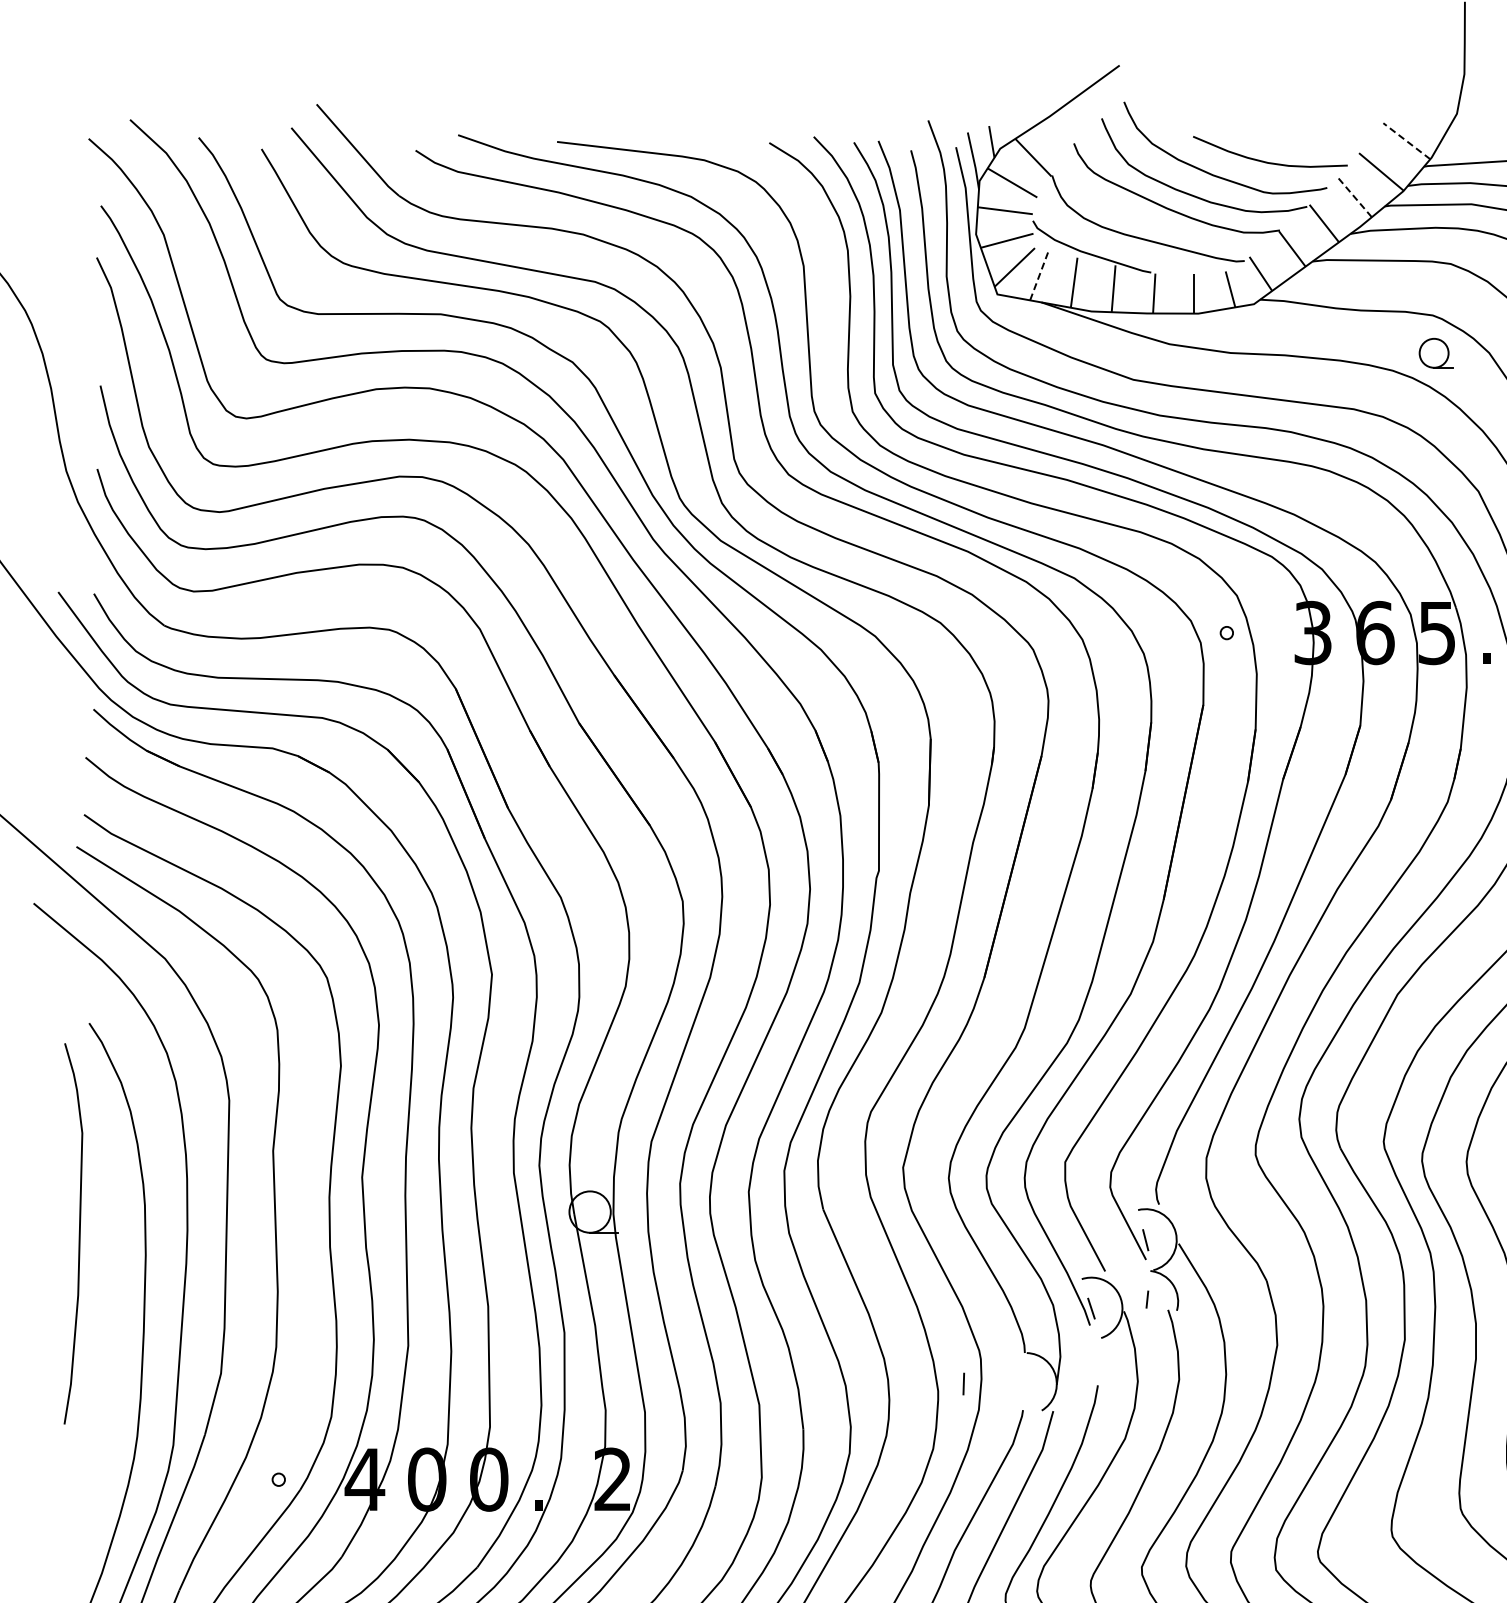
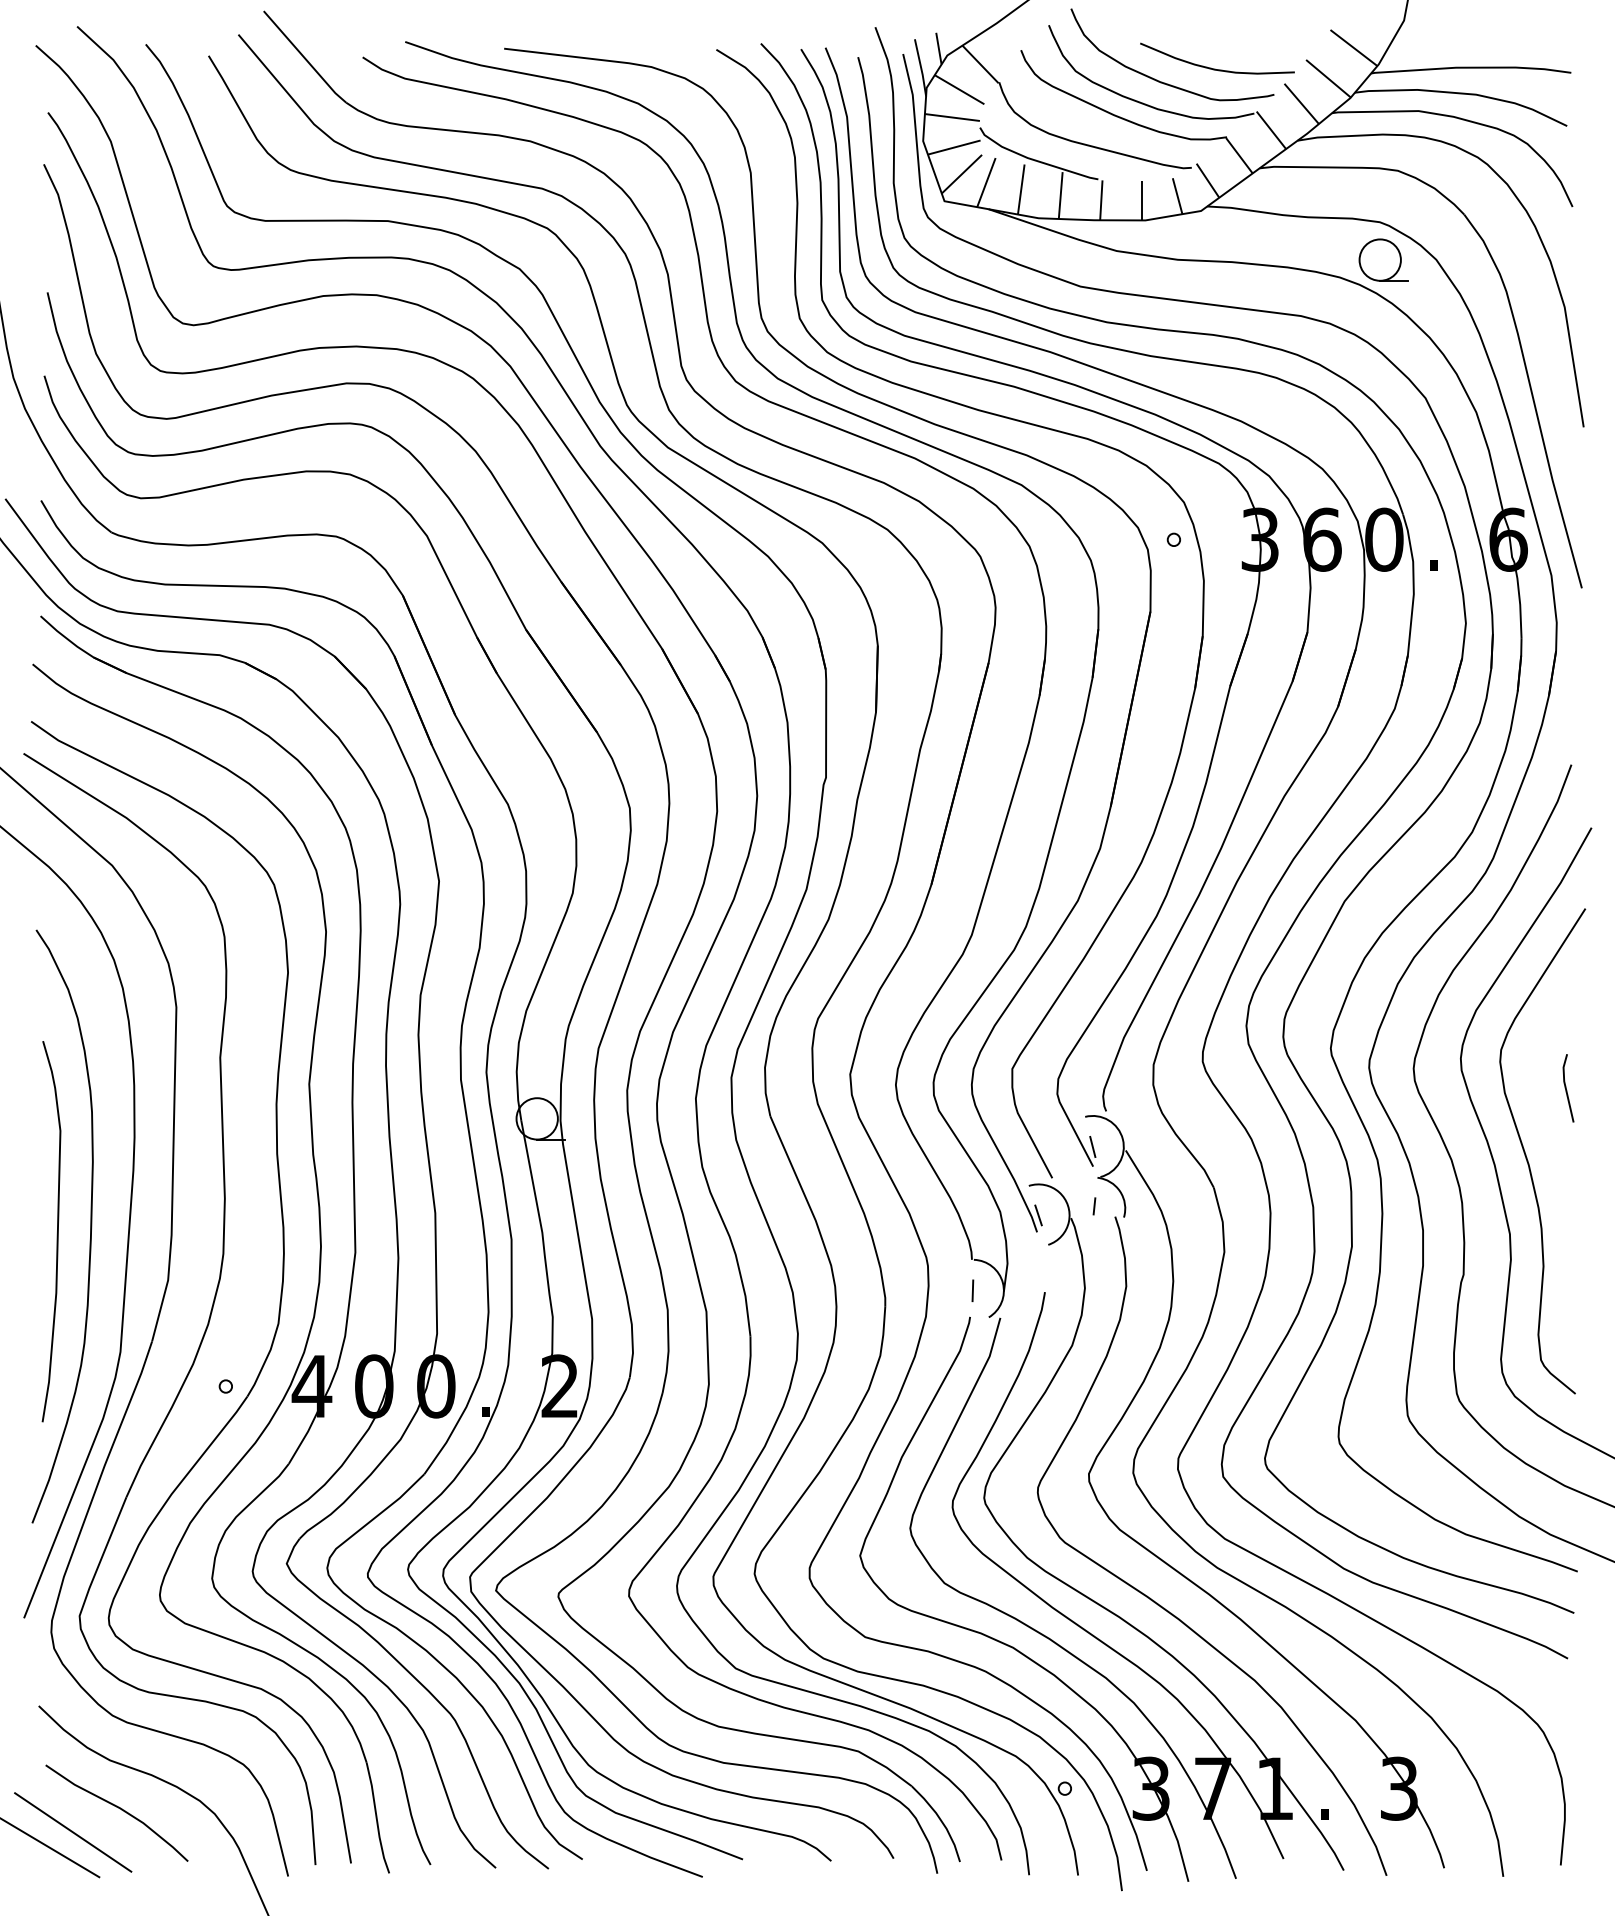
line: (1406, 141) -> (1353, 48), dashed -> solid
line: (1354, 196) -> (1301, 103), dashed -> solid
line: (1039, 275) -> (986, 182), dashed -> solid
part: (1436, 352) -> (1383, 259), size x1.43
text: (1437, 632) -> (1384, 539), 5 -> 0
curve: (78, 1236) -> (56, 1234), moved
line: (963, 1383) -> (972, 1290), moved

